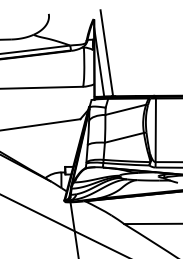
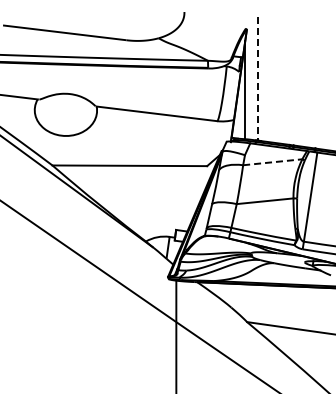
line: (106, 53) -> (257, 79), solid -> dashed
line: (125, 110) -> (272, 162), solid -> dashed

